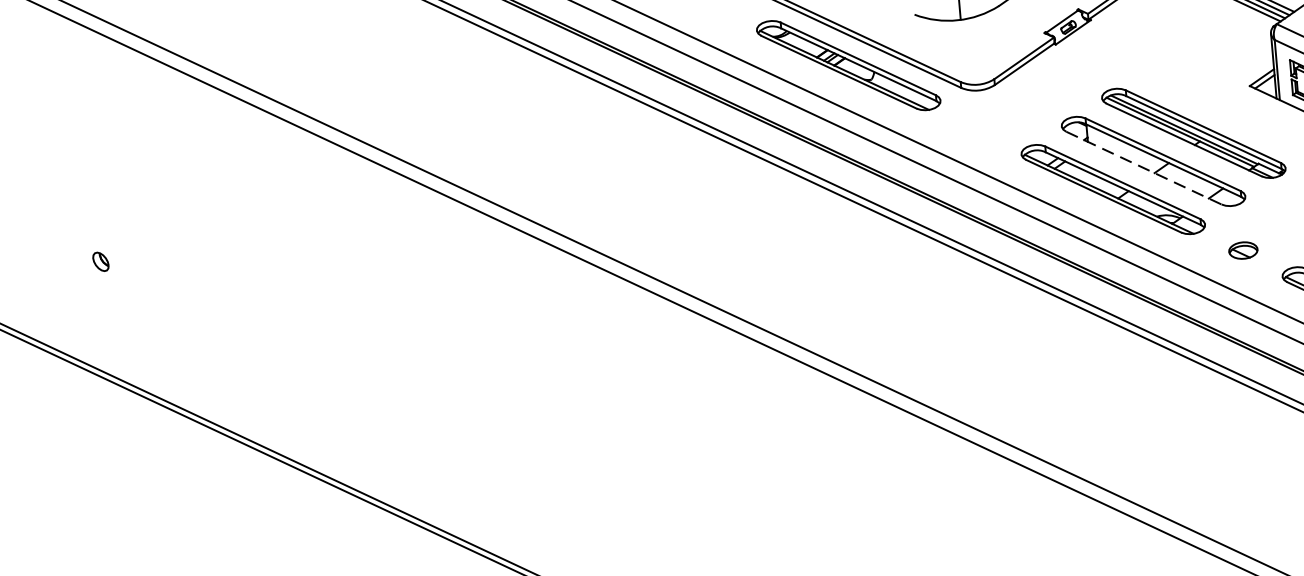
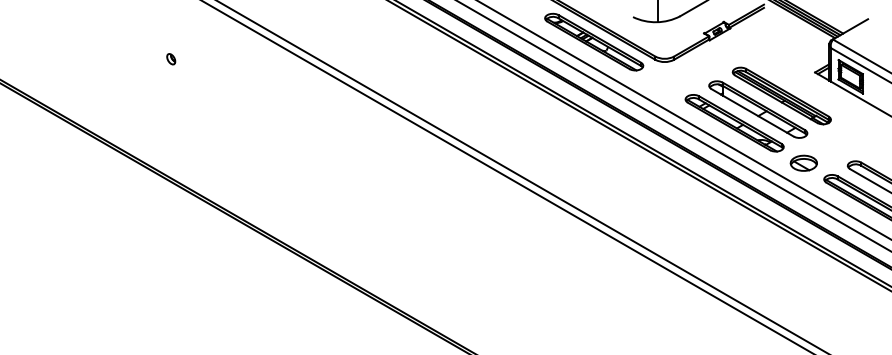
line: (1143, 167) -> (752, 112), dashed -> solid
part: (1242, 249) -> (803, 162), size x1.67
part: (101, 262) -> (171, 59), moved

